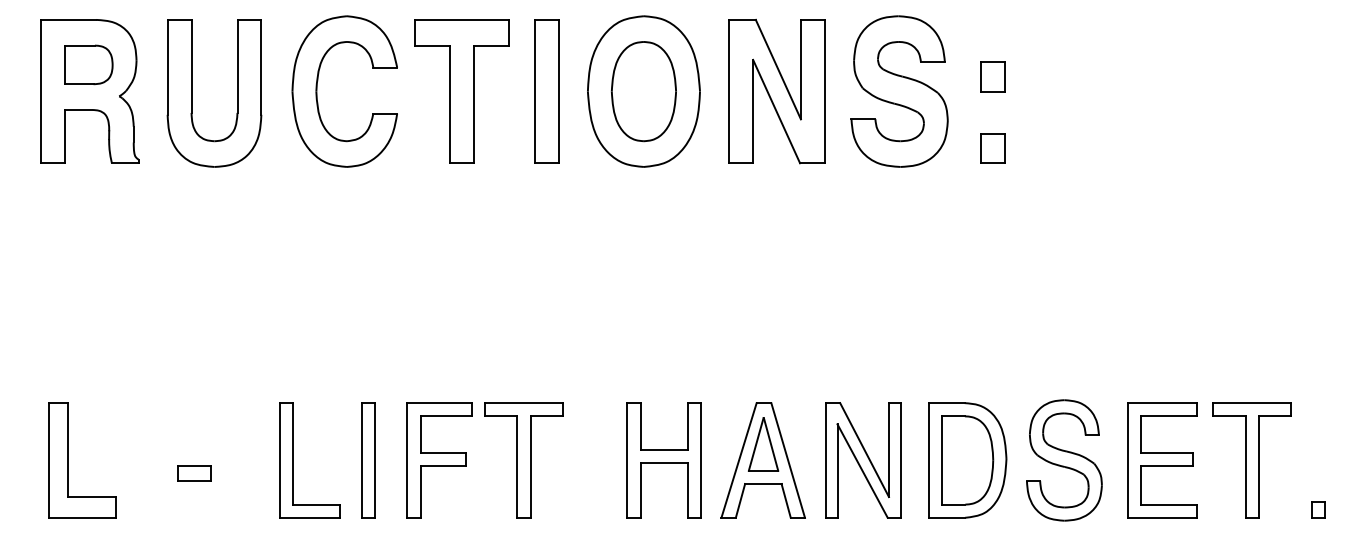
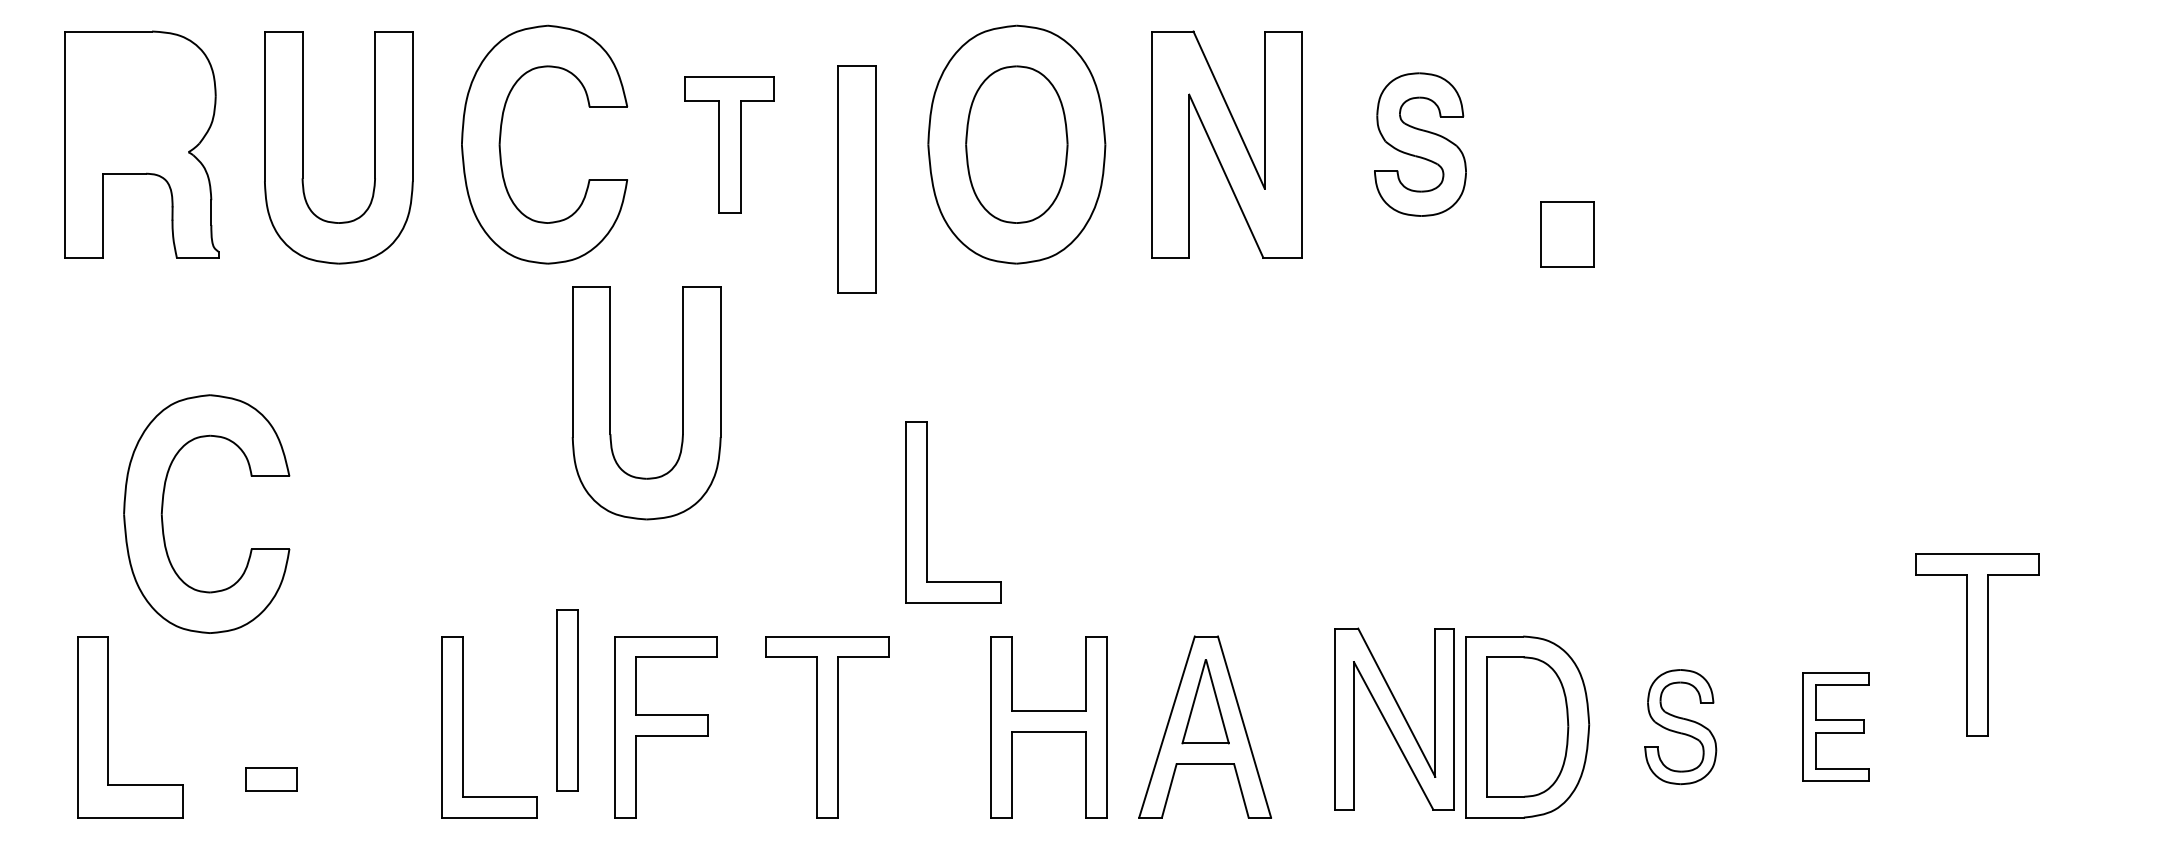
part: (88, 64) -> (139, 101), removed
part: (992, 76) -> (1567, 120), removed
part: (461, 91) -> (728, 144), size x0.6
part: (546, 91) -> (856, 179), moved
part: (899, 91) -> (1420, 144), size x0.6
part: (992, 148) -> (1567, 234), size x1.4
part: (387, 255) -> (611, 403), added
part: (587, 324) -> (927, 512), added
part: (103, 325) -> (163, 513), added
part: (368, 460) -> (567, 700), moved
part: (439, 460) -> (665, 727), moved
part: (863, 460) -> (1395, 719), moved
part: (1064, 460) -> (1680, 727), size x0.6
part: (1162, 460) -> (1835, 727), size x0.6
part: (1251, 460) -> (1976, 645), moved
part: (194, 473) -> (270, 779), moved
part: (1318, 509) -> (2081, 804), removed

